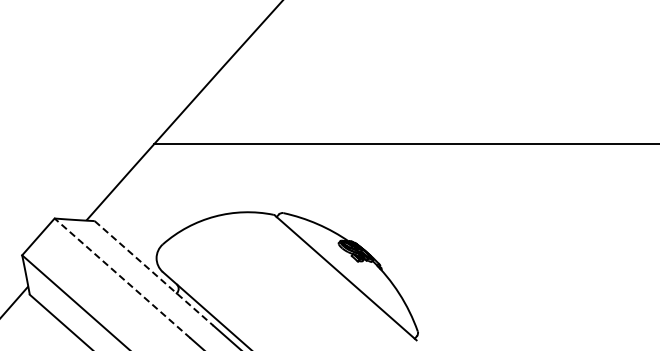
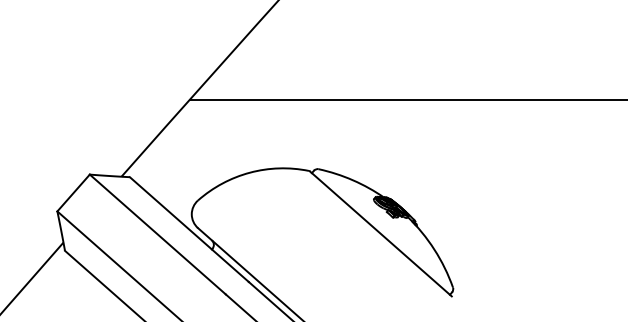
line: (154, 273) -> (189, 229), dashed -> solid
line: (122, 278) -> (157, 234), dashed -> solid

